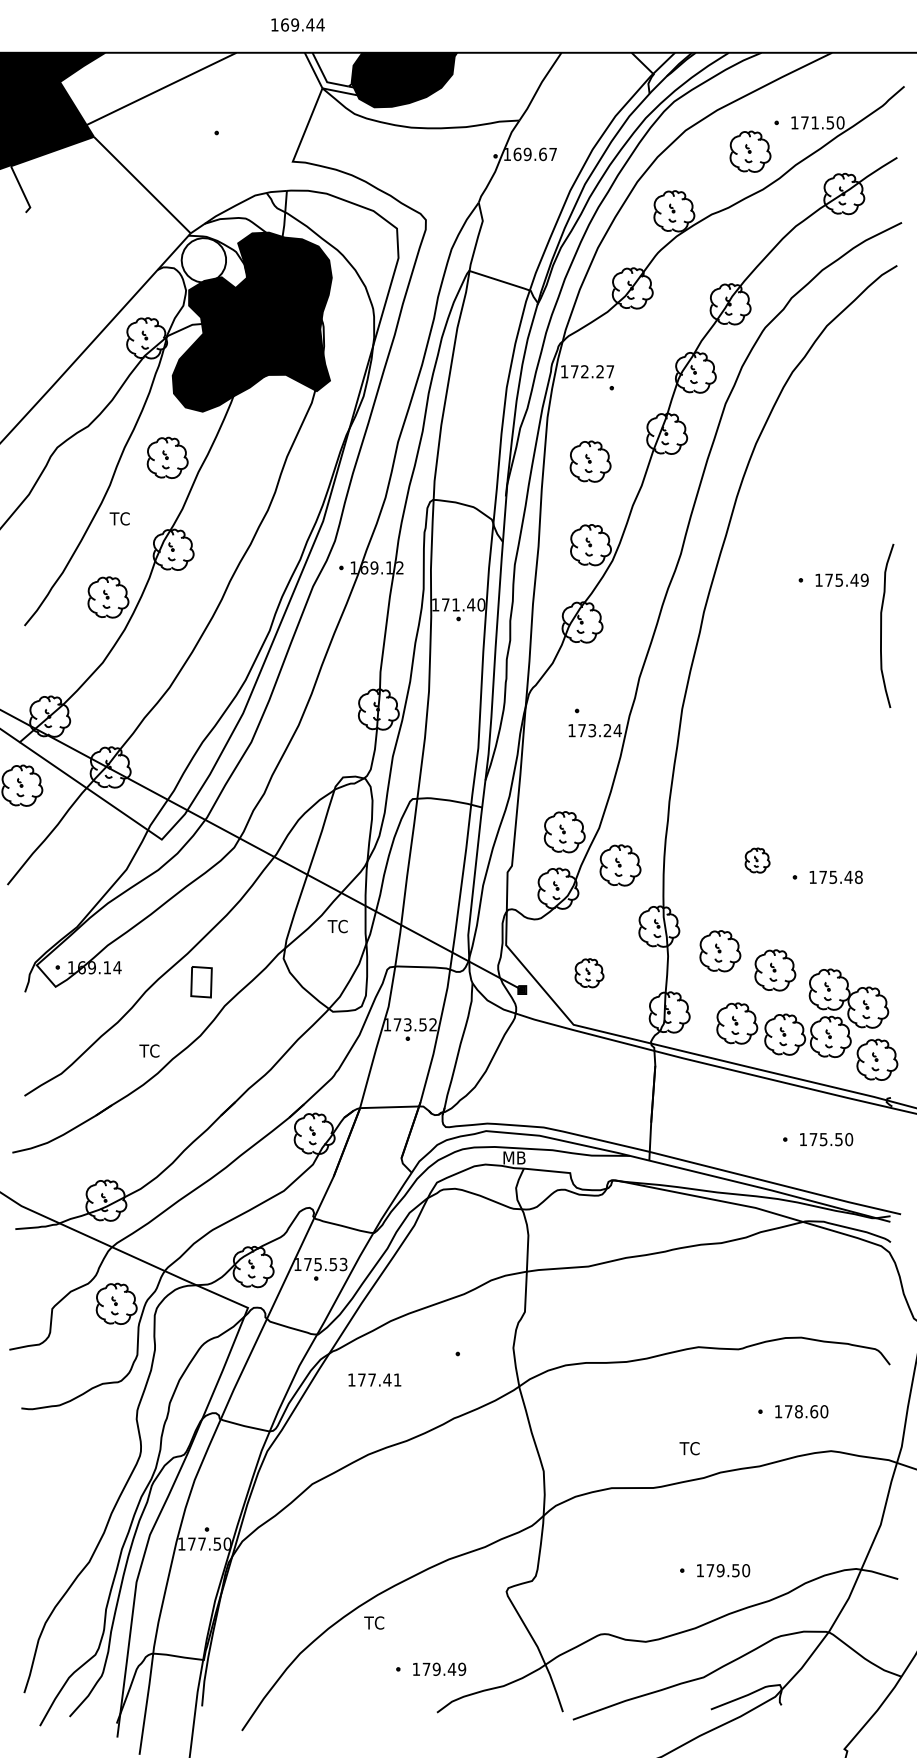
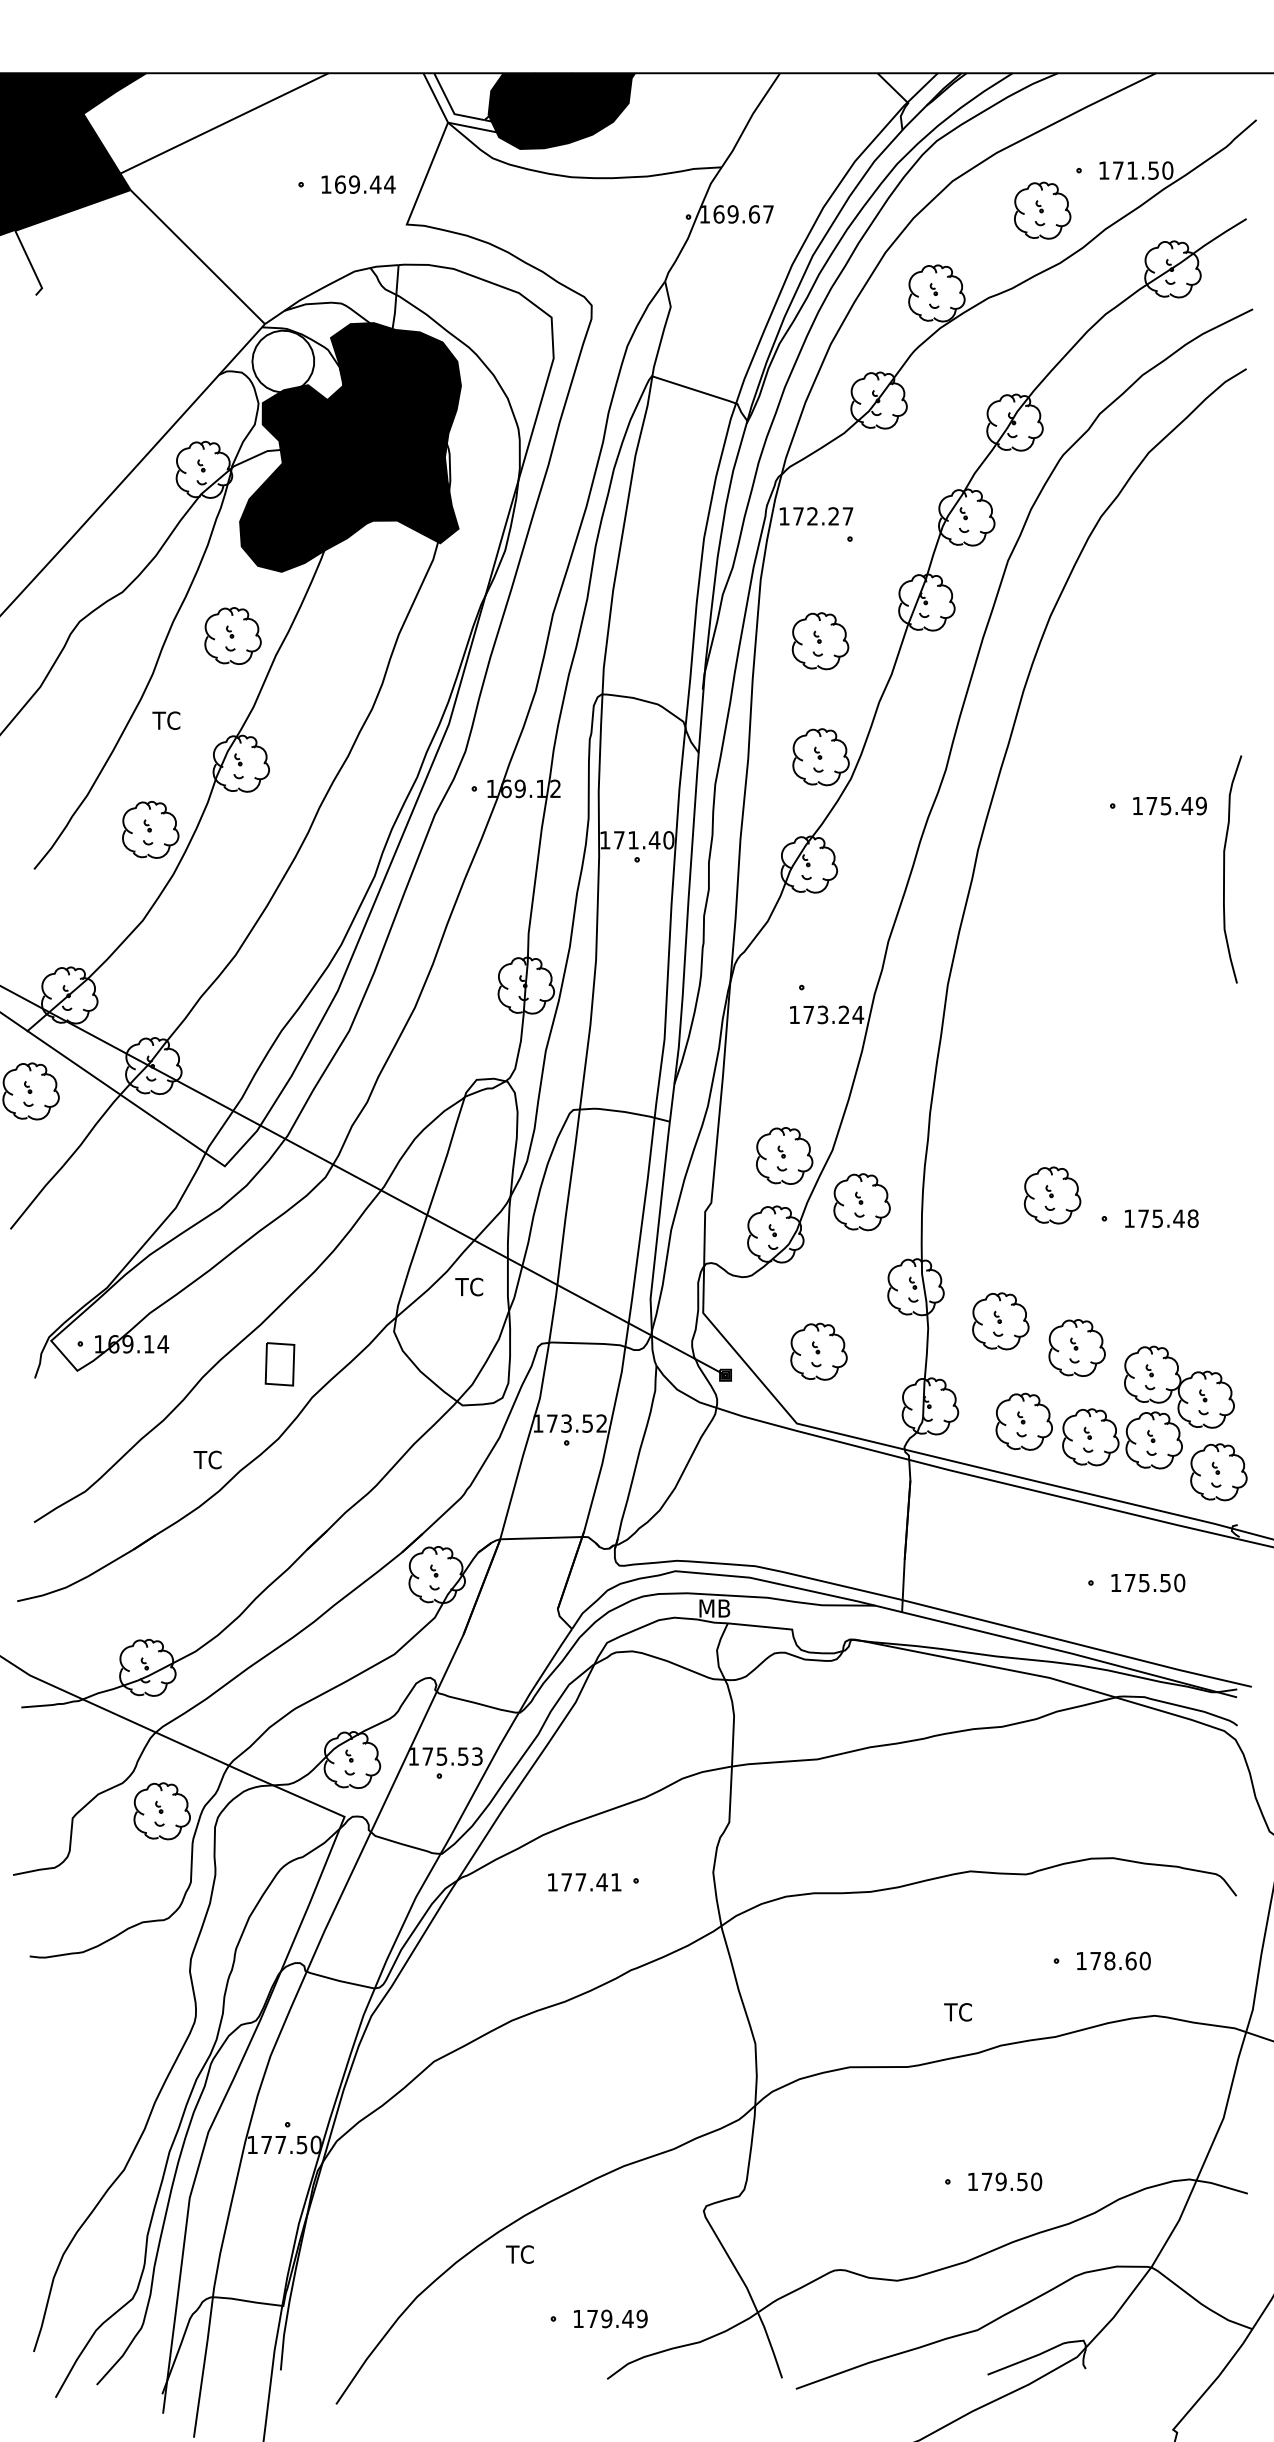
text: (297, 24) -> (357, 183), moved
part: (757, 860) -> (1052, 1195), size x1.67
part: (589, 973) -> (818, 1352), size x1.43
text: (374, 1379) -> (584, 1881), moved

